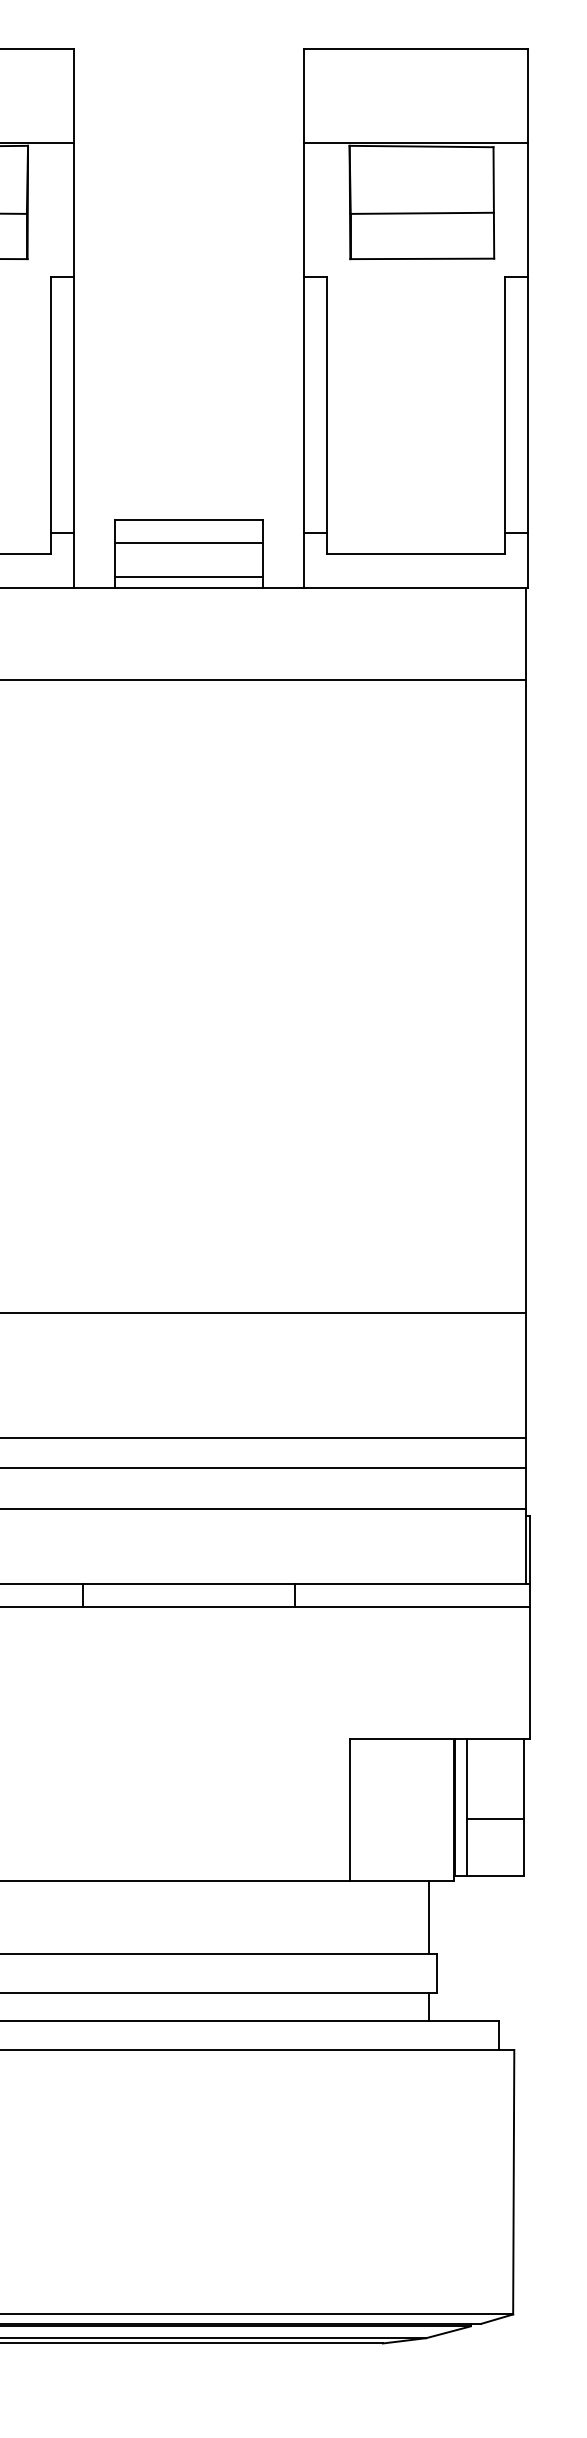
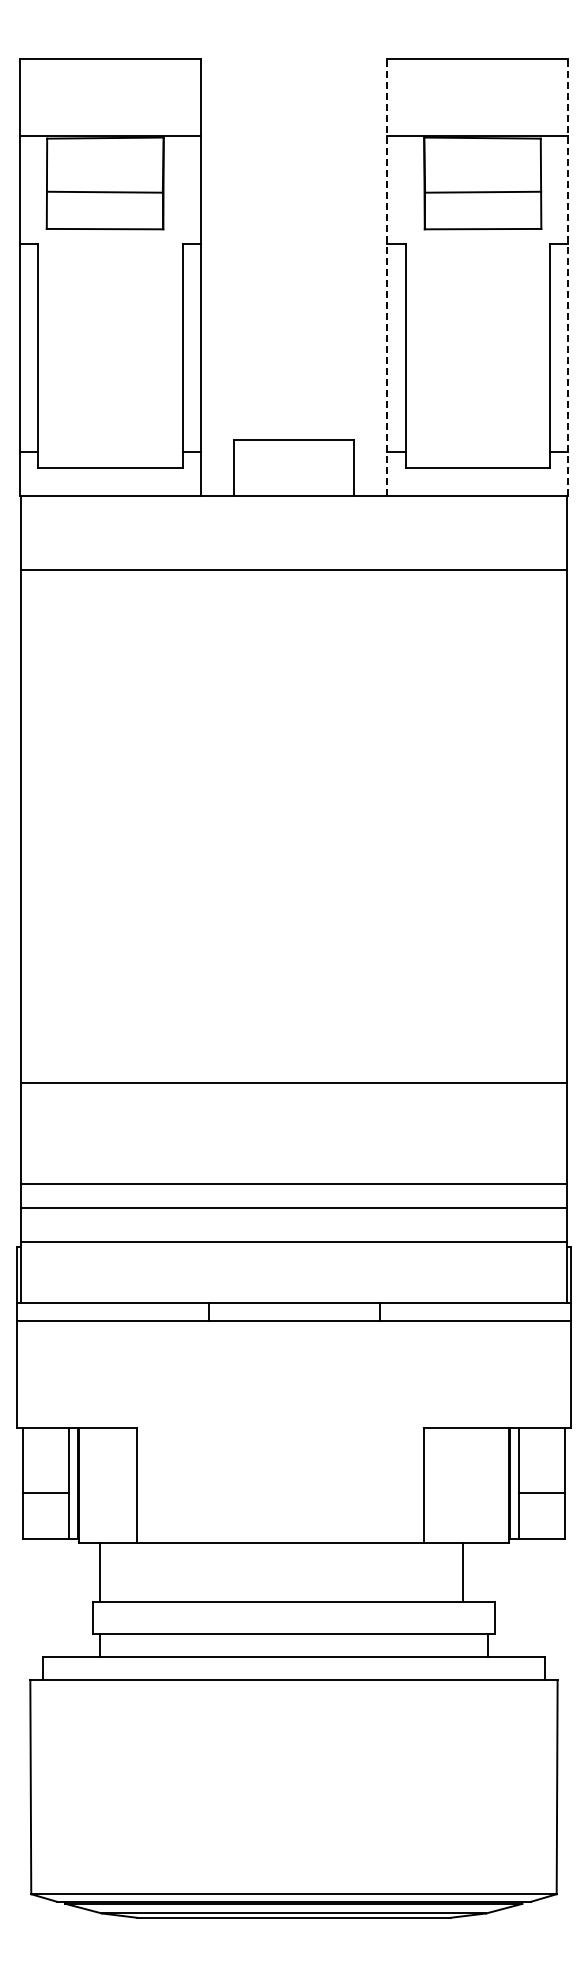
line: (304, 318) -> (387, 277), solid -> dashed
line: (527, 318) -> (568, 277), solid -> dashed
line: (188, 542) -> (293, 458), removed
line: (188, 576) -> (293, 486), removed
line: (428, 1917) -> (463, 1572), moved

